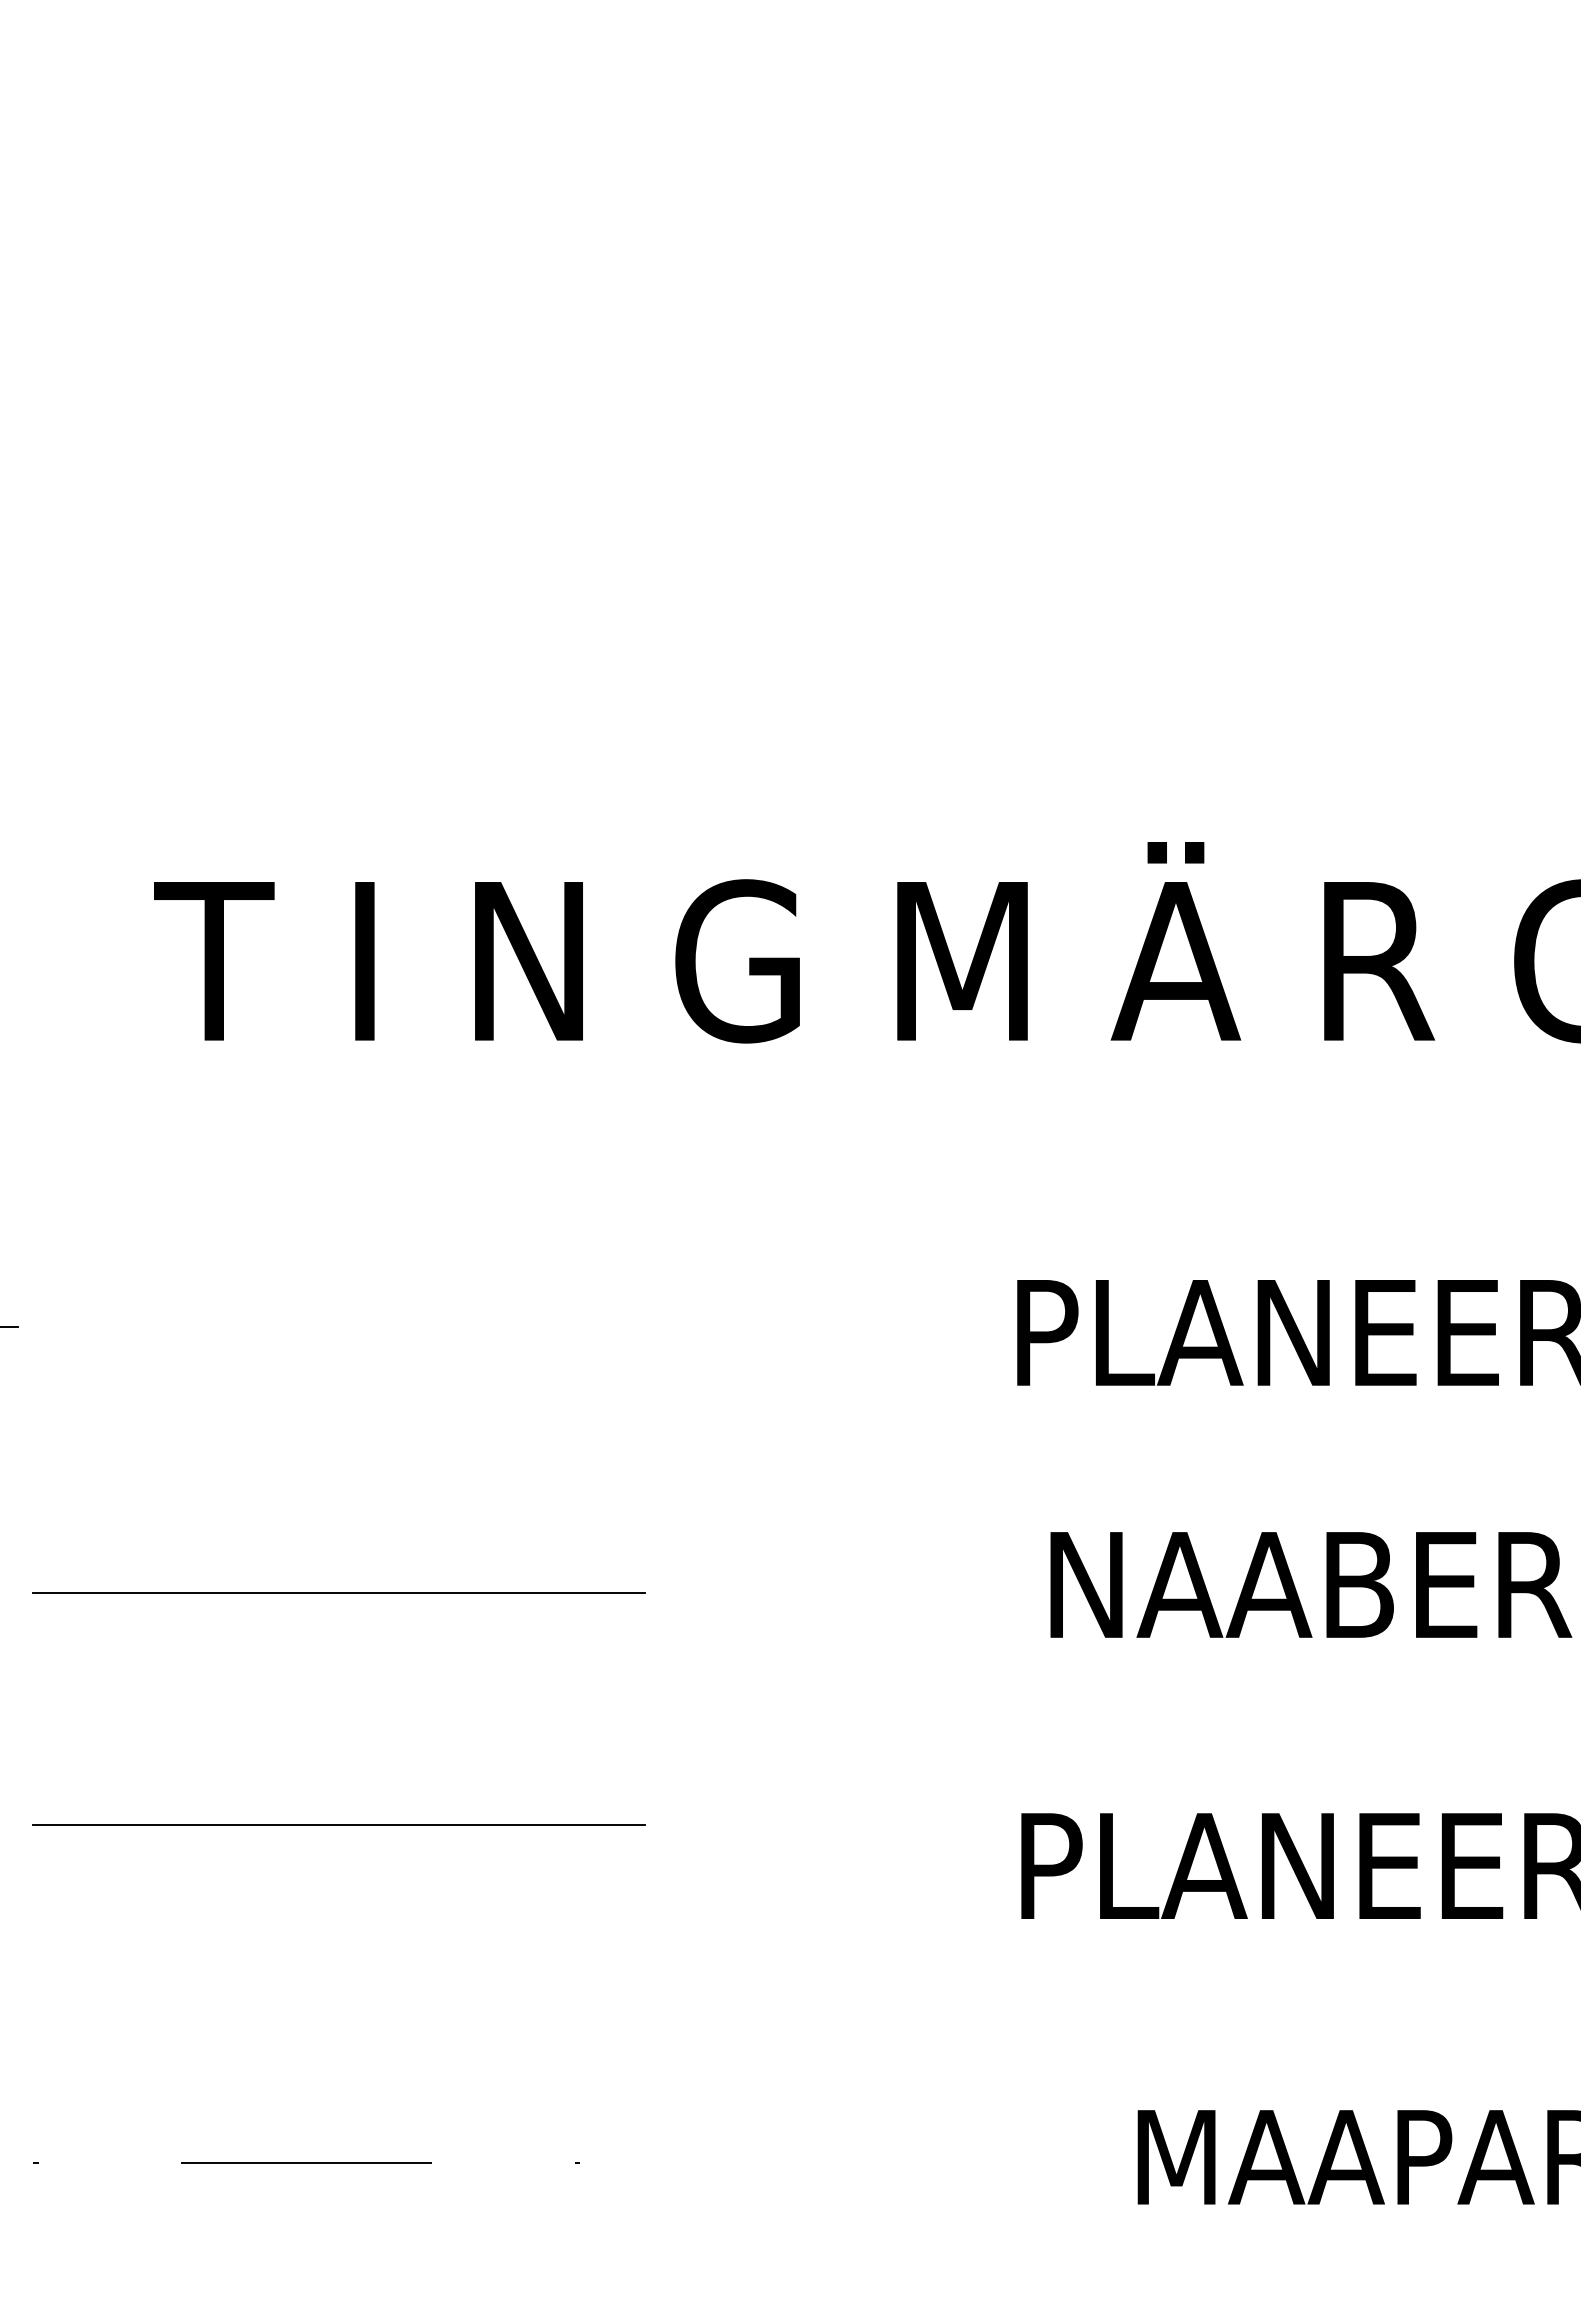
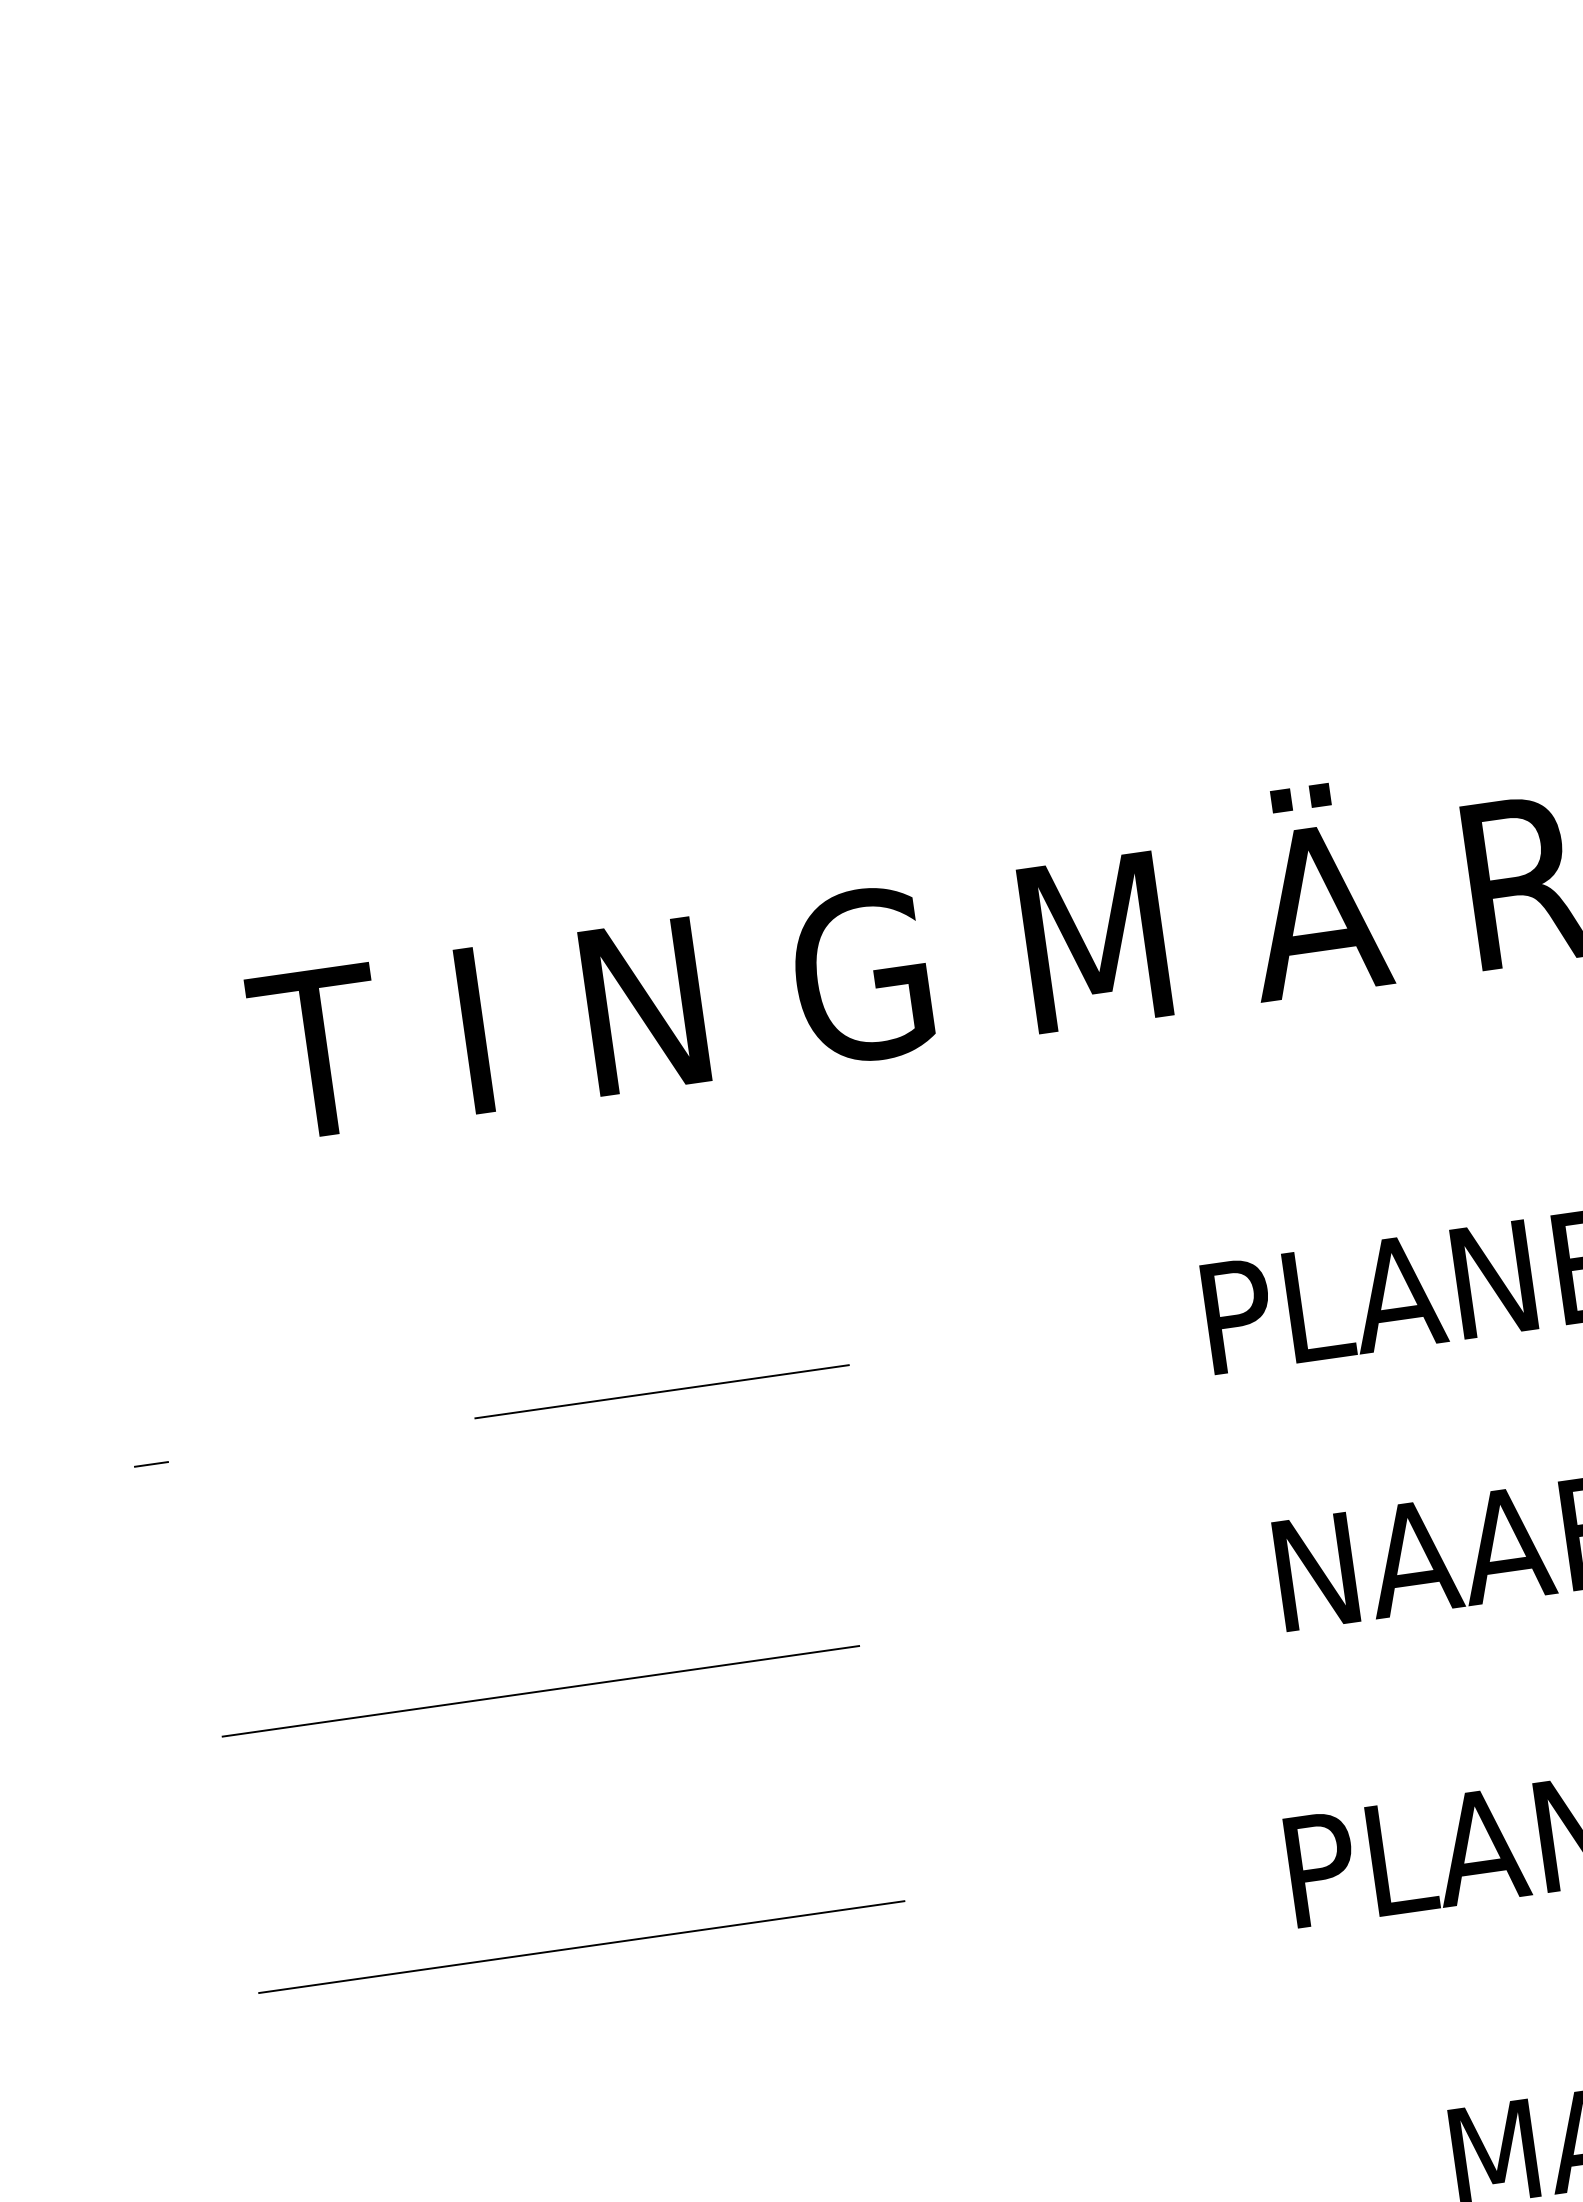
line: (493, 1327) -> (662, 1392), added
line: (338, 1824) -> (574, 1931), removed
line: (342, 1840) -> (581, 1947), added

